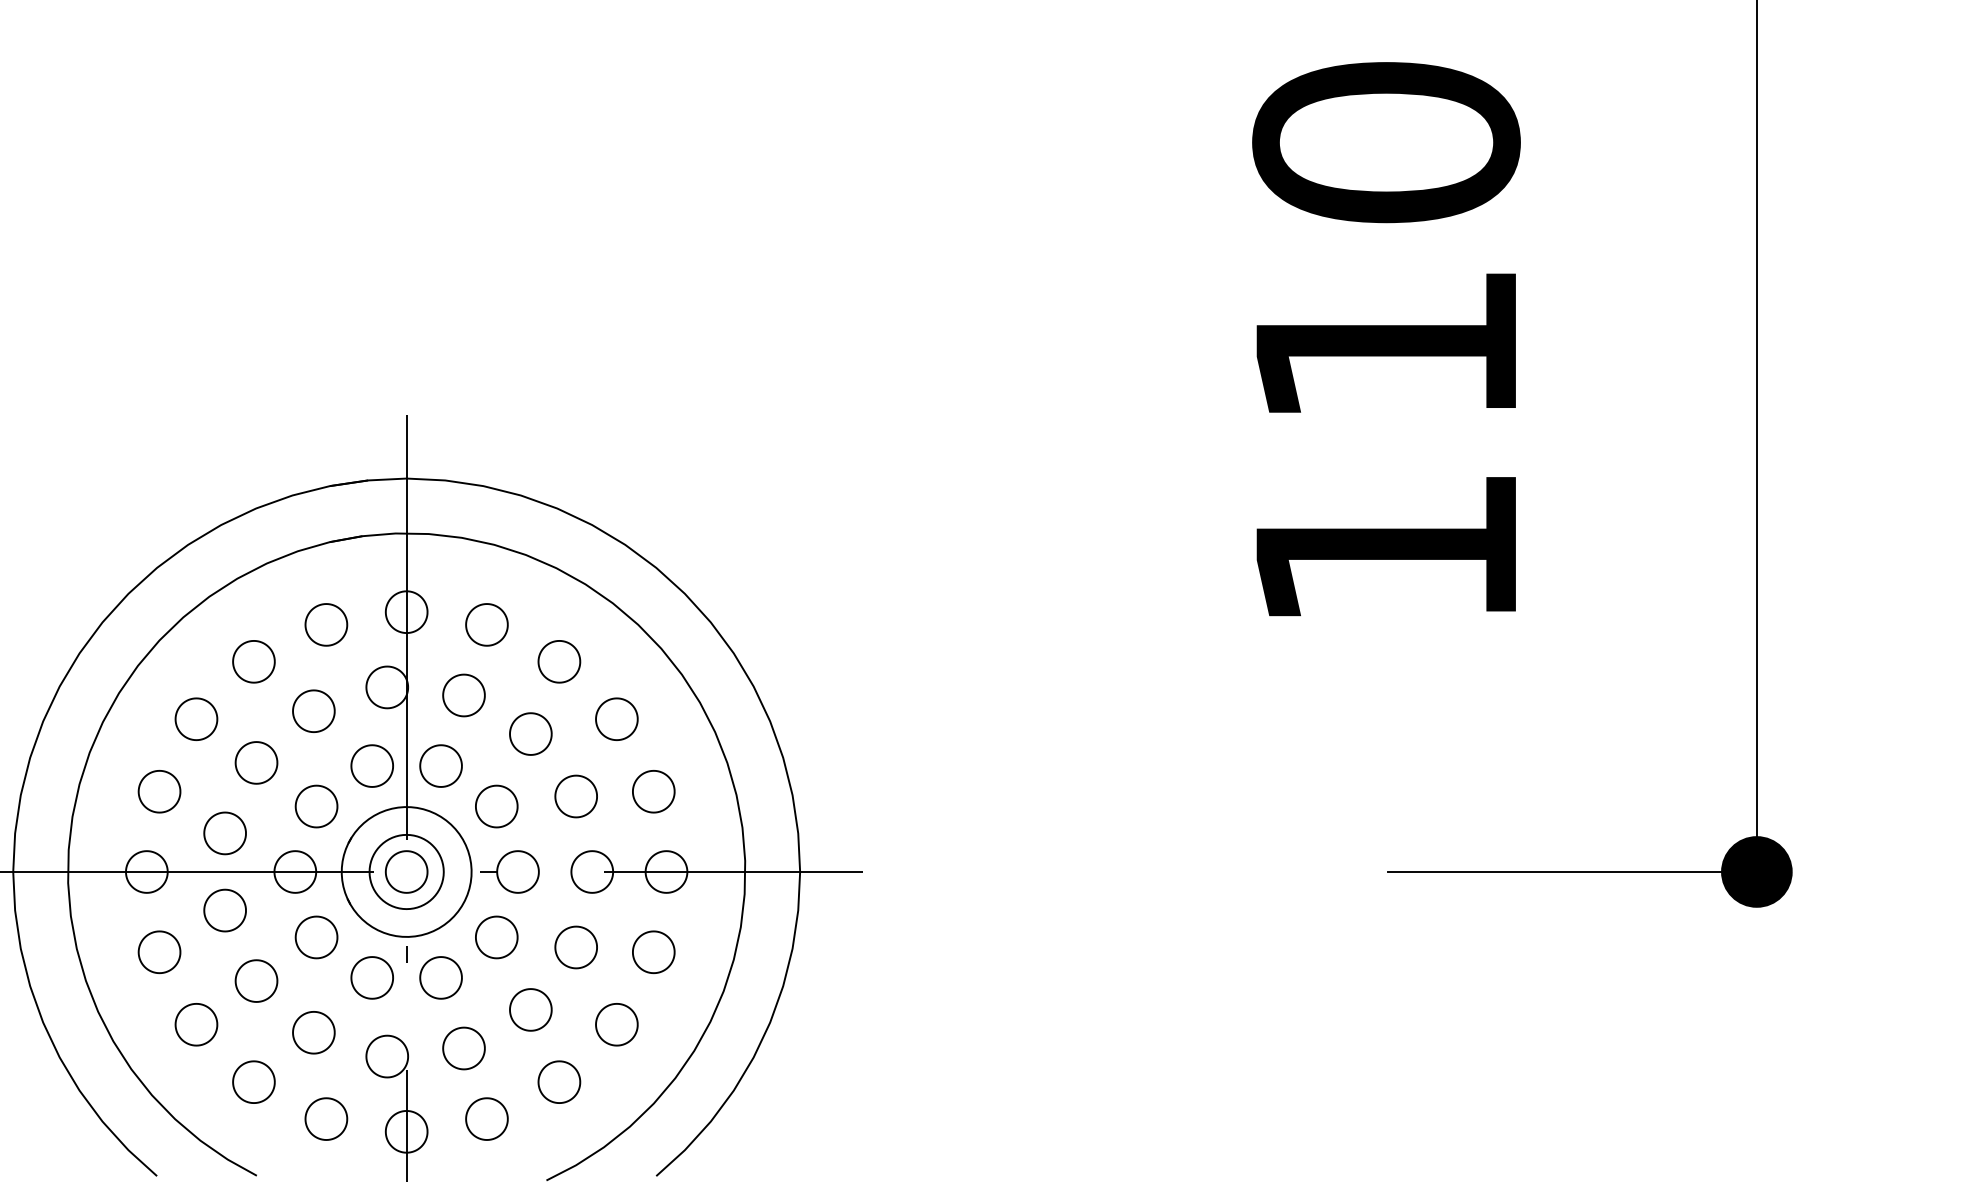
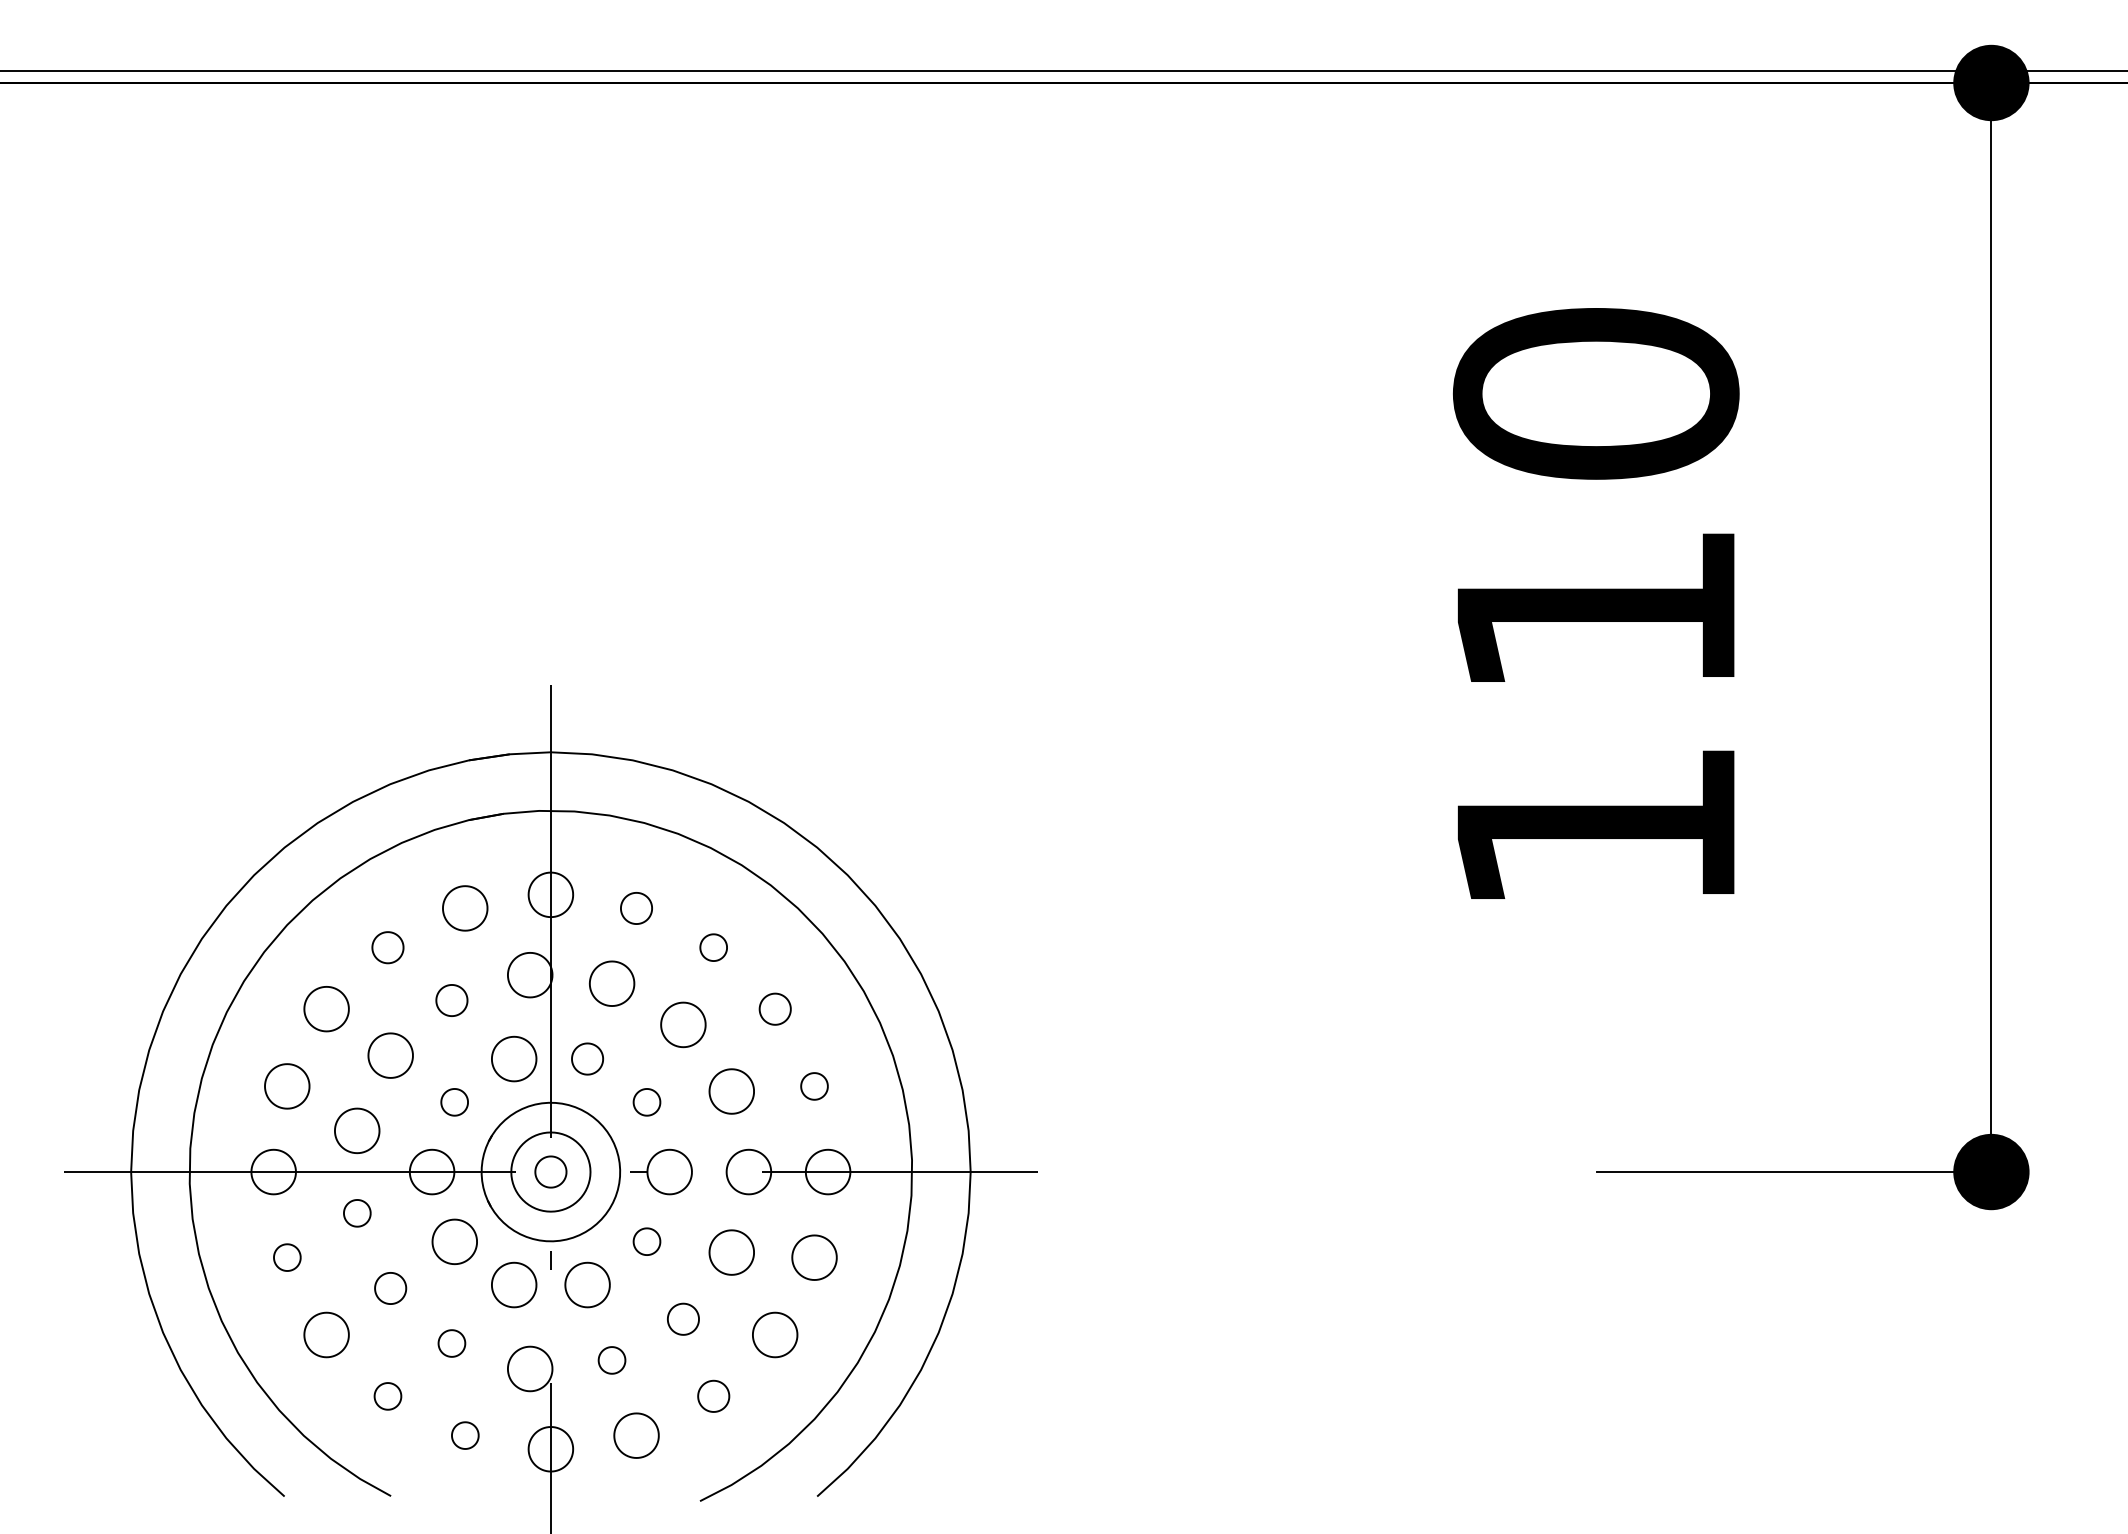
part: (486, 624) -> (636, 908), size x0.7
part: (253, 661) -> (387, 947), size x0.7
part: (559, 661) -> (713, 947), size x0.6
part: (313, 711) -> (451, 1000), size x0.7
part: (617, 719) -> (775, 1009), size x0.7
part: (440, 765) -> (587, 1058), size x0.7
part: (653, 791) -> (814, 1086), size x0.6
part: (316, 806) -> (454, 1102), size x0.6
part: (496, 806) -> (646, 1102), size x0.6
part: (406, 871) -> (550, 1171), size x0.7
part: (225, 910) -> (357, 1213), size x0.6
part: (496, 937) -> (646, 1241), size x0.6
part: (159, 952) -> (287, 1257), size x0.6
part: (256, 981) -> (390, 1288), size x0.7
part: (530, 1010) -> (683, 1319), size x0.7
part: (313, 1032) -> (451, 1343), size x0.6
part: (463, 1048) -> (611, 1360), size x0.6
part: (253, 1082) -> (387, 1396), size x0.6
part: (559, 1082) -> (713, 1396), size x0.7
part: (326, 1118) -> (465, 1435), size x0.6

